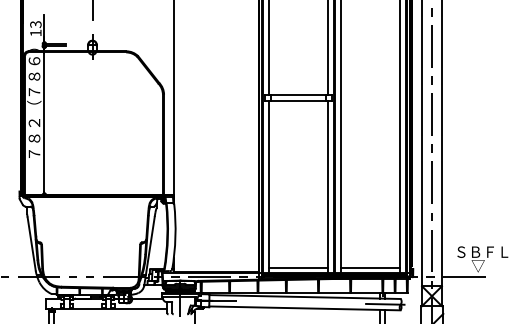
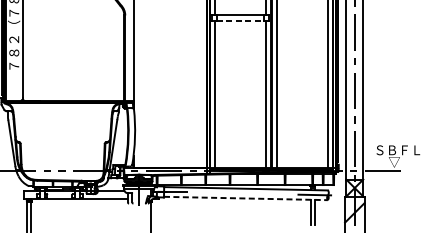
line: (299, 101) -> (241, 21), solid -> dashed
line: (298, 268) -> (240, 164), removed
line: (370, 268) -> (302, 164), removed
line: (304, 308) -> (245, 198), solid -> dashed

